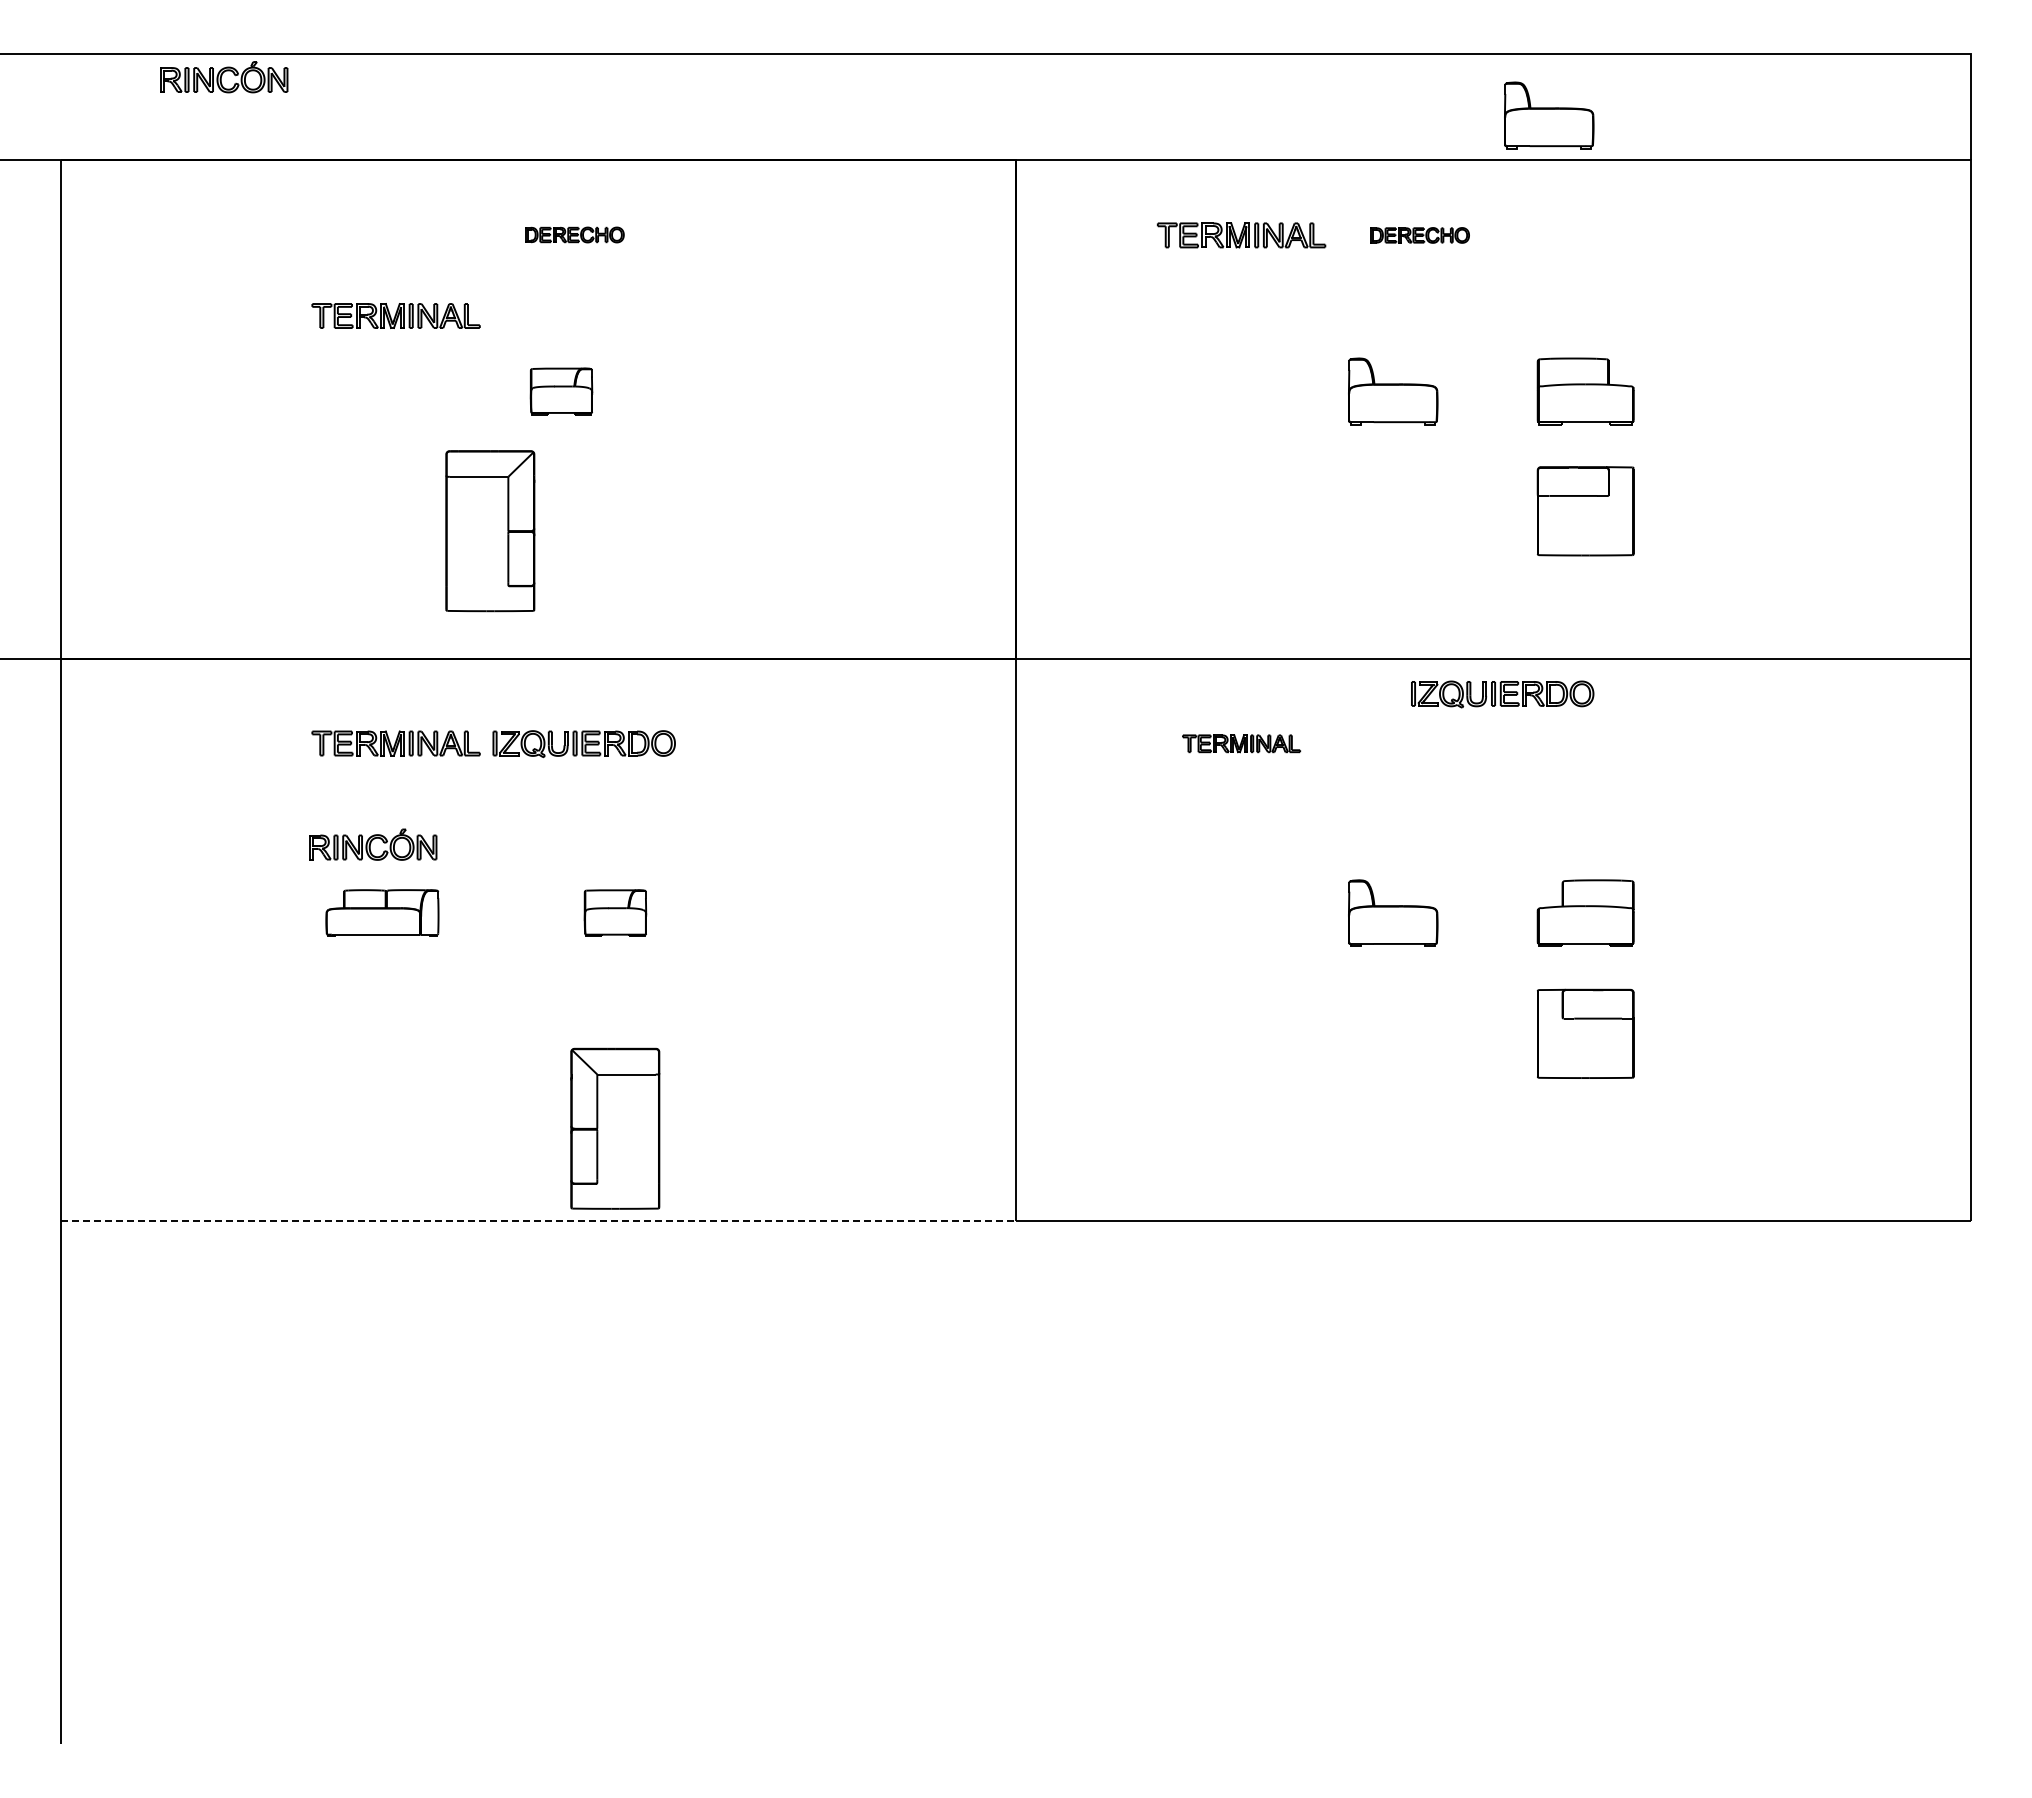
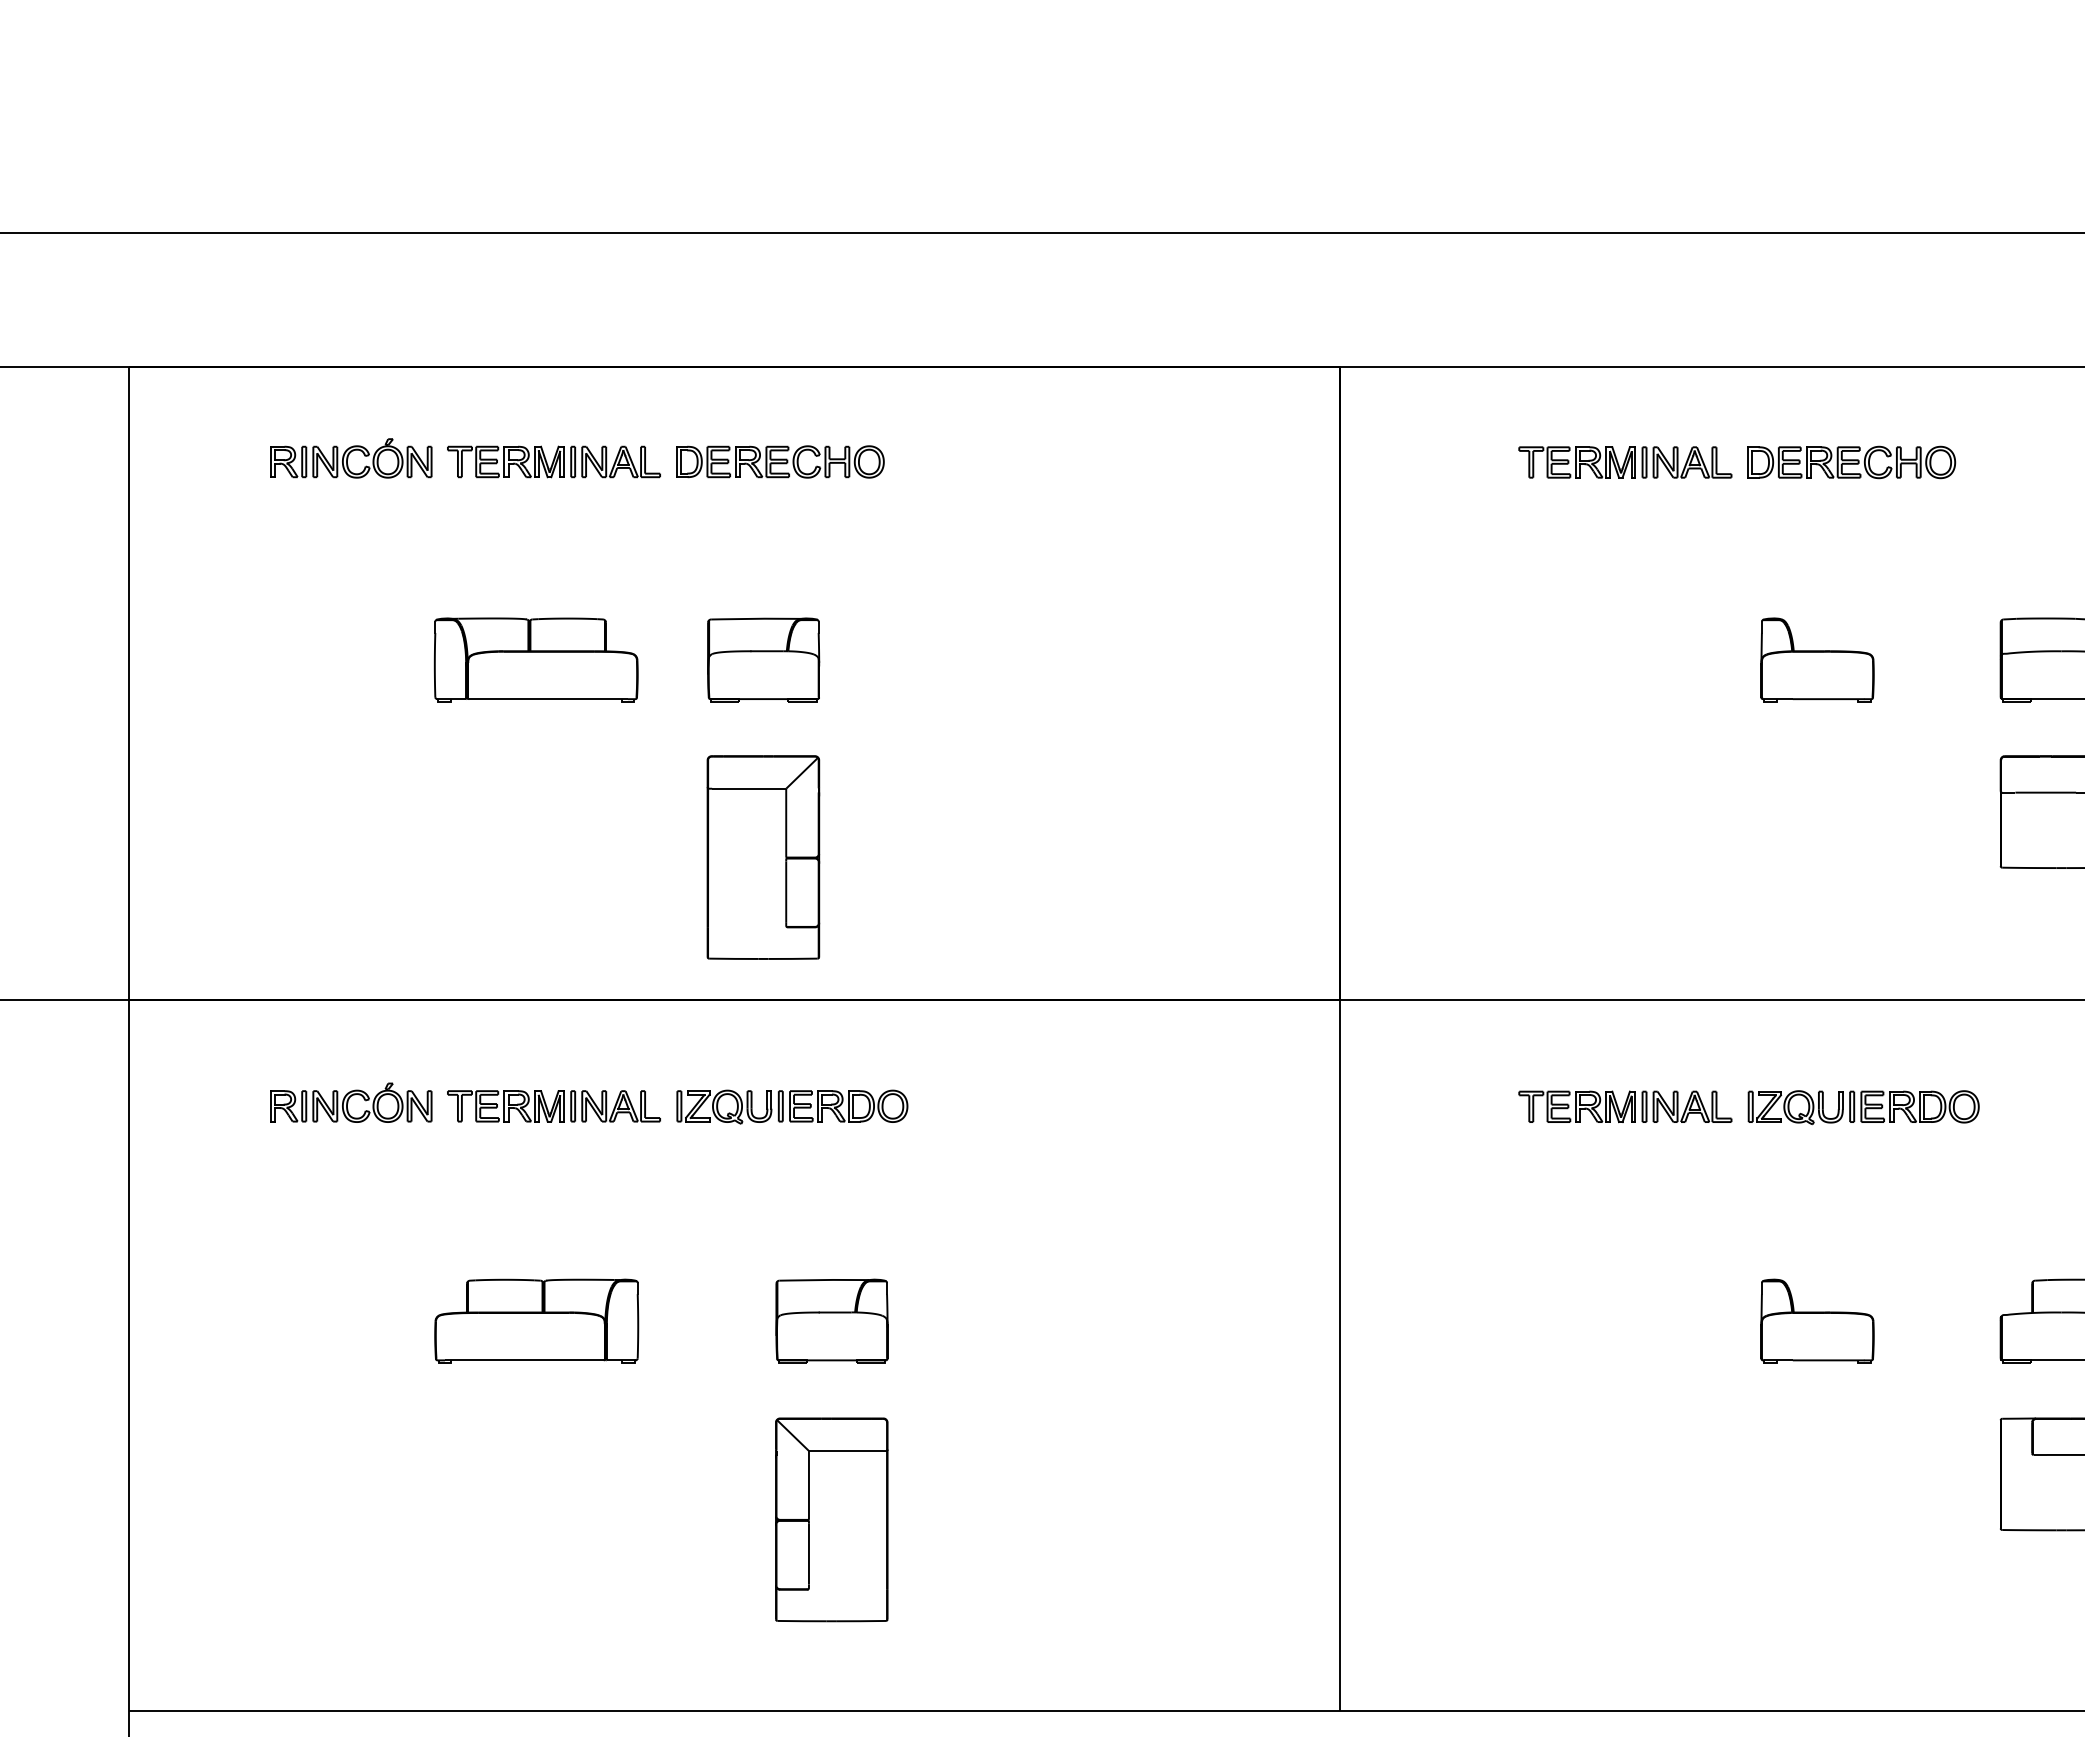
part: (224, 77) -> (351, 458), moved
part: (1549, 115) -> (2015, 310), removed
part: (574, 234) -> (780, 461), size x1.67
part: (1419, 235) -> (1850, 462), size x1.67
part: (395, 315) -> (553, 461), moved
part: (381, 391) -> (535, 660), added
part: (561, 391) -> (763, 660), size x1.43
part: (490, 531) -> (763, 857), moved
part: (1502, 694) -> (1863, 1107), moved
part: (1241, 743) -> (1625, 1106), size x1.43
part: (373, 844) -> (351, 1102), moved
part: (382, 912) -> (536, 1320), size x1.43
part: (615, 912) -> (832, 1320), size x1.43
part: (615, 1128) -> (832, 1519), moved
line: (538, 1220) -> (734, 1710), dashed -> solid

